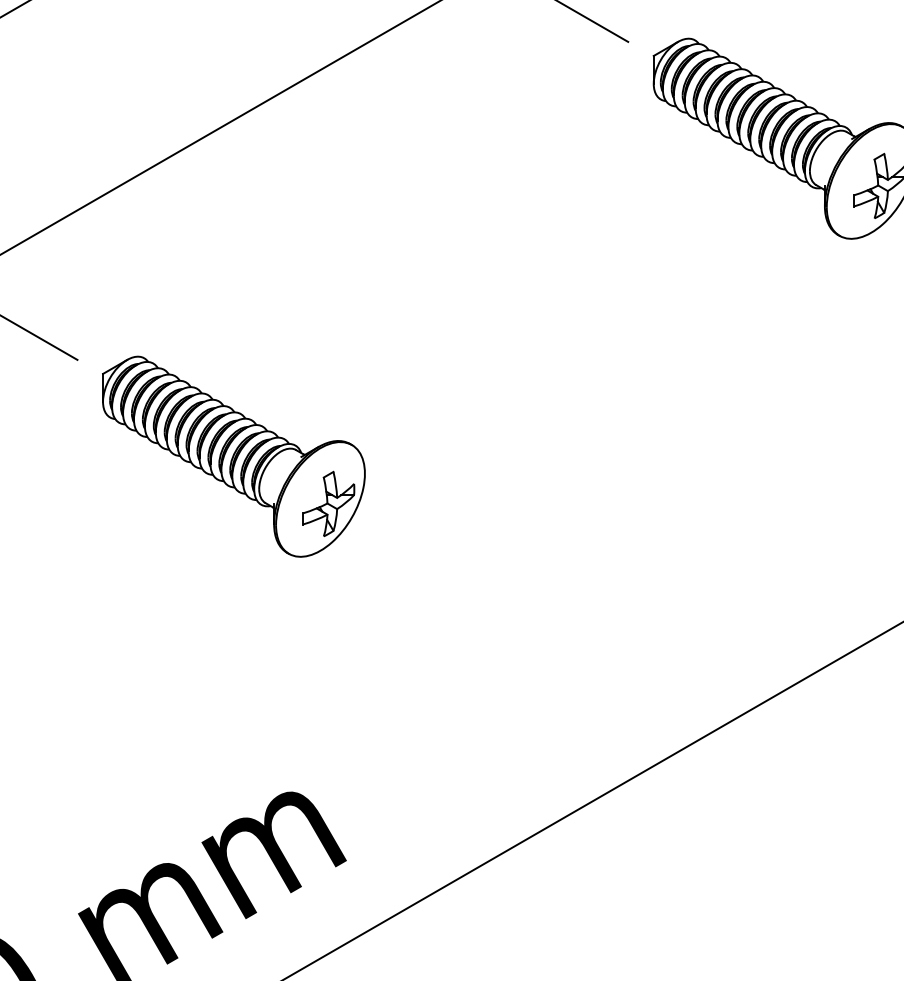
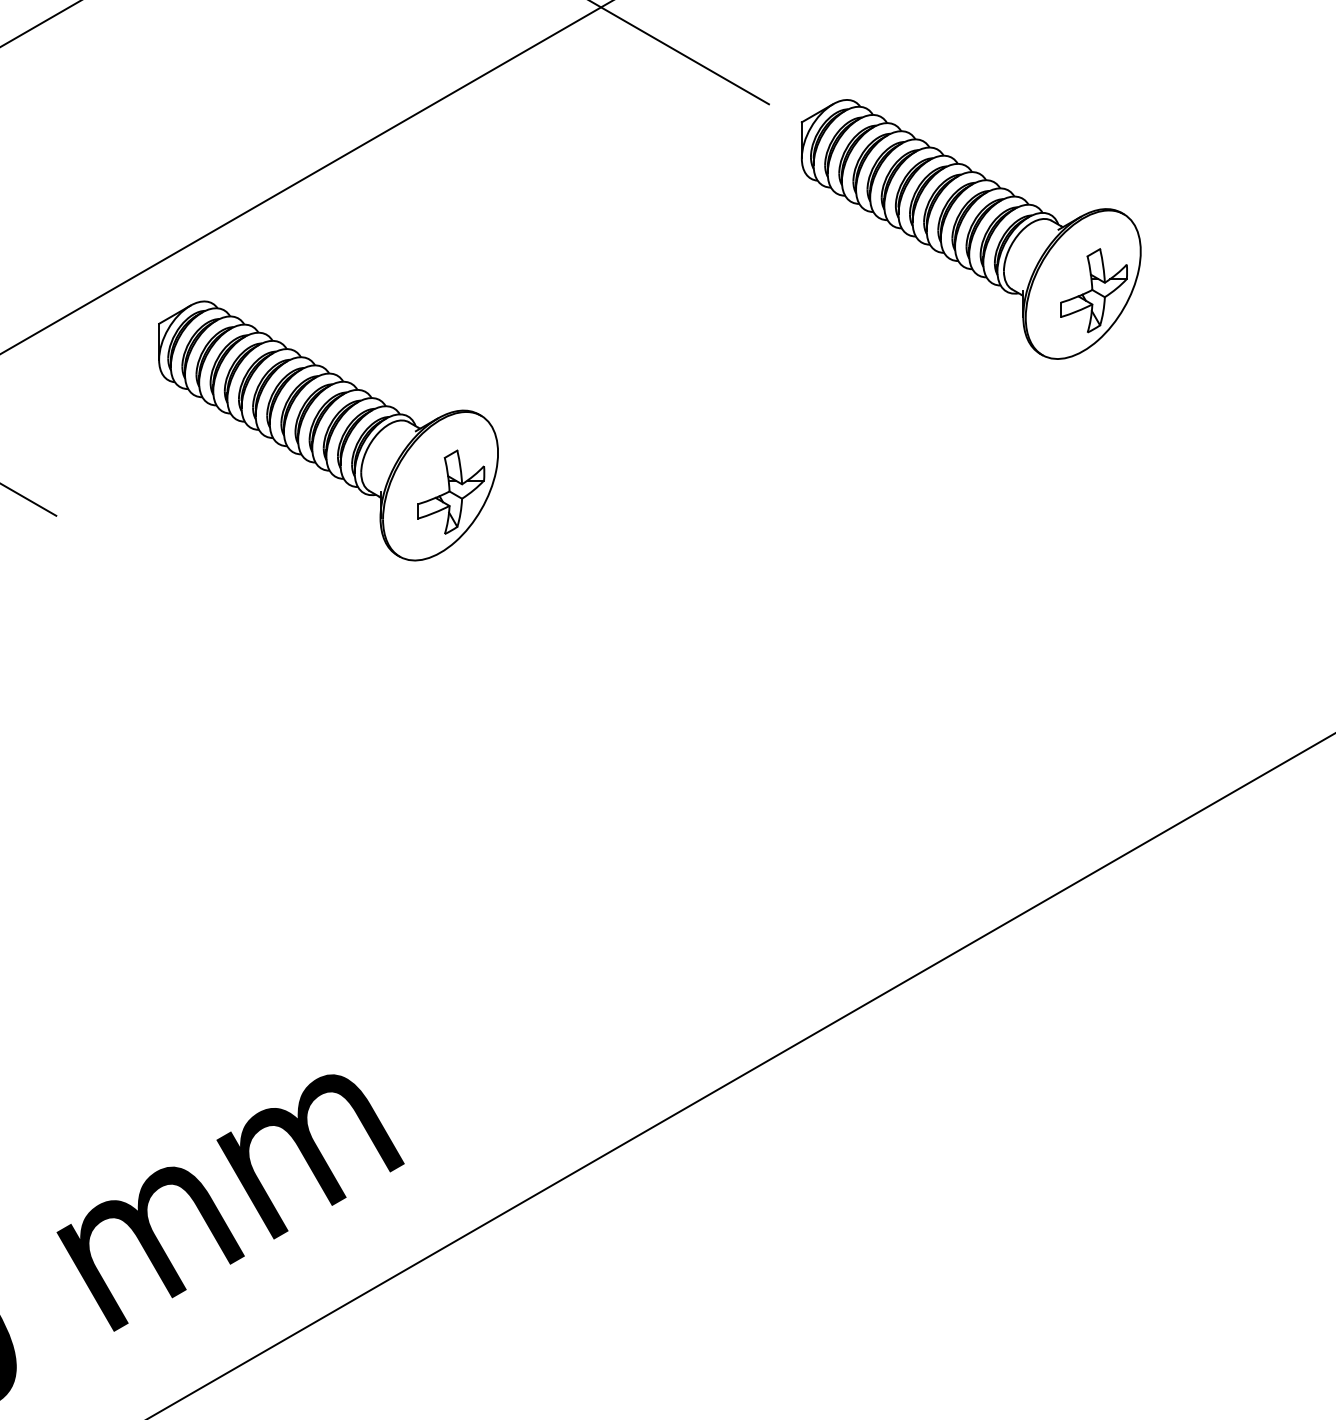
part: (233, 456) -> (328, 430), moved

